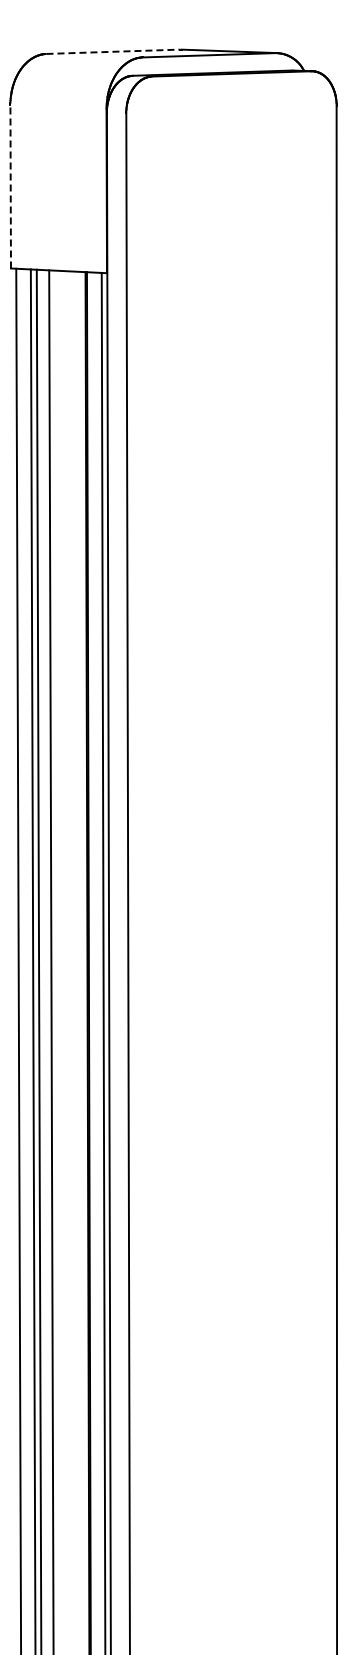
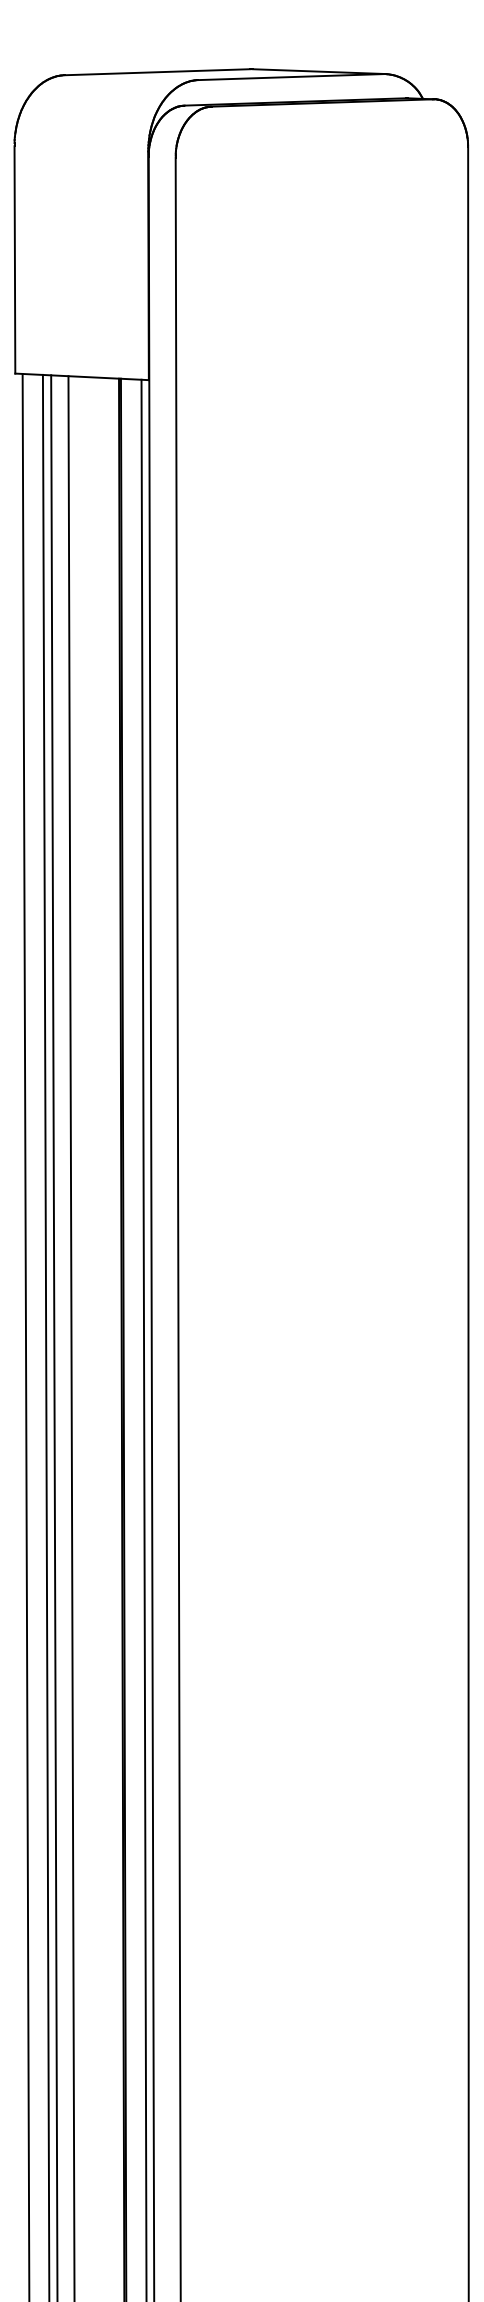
line: (113, 51) -> (157, 71), dashed -> solid
line: (10, 186) -> (14, 259), dashed -> solid

